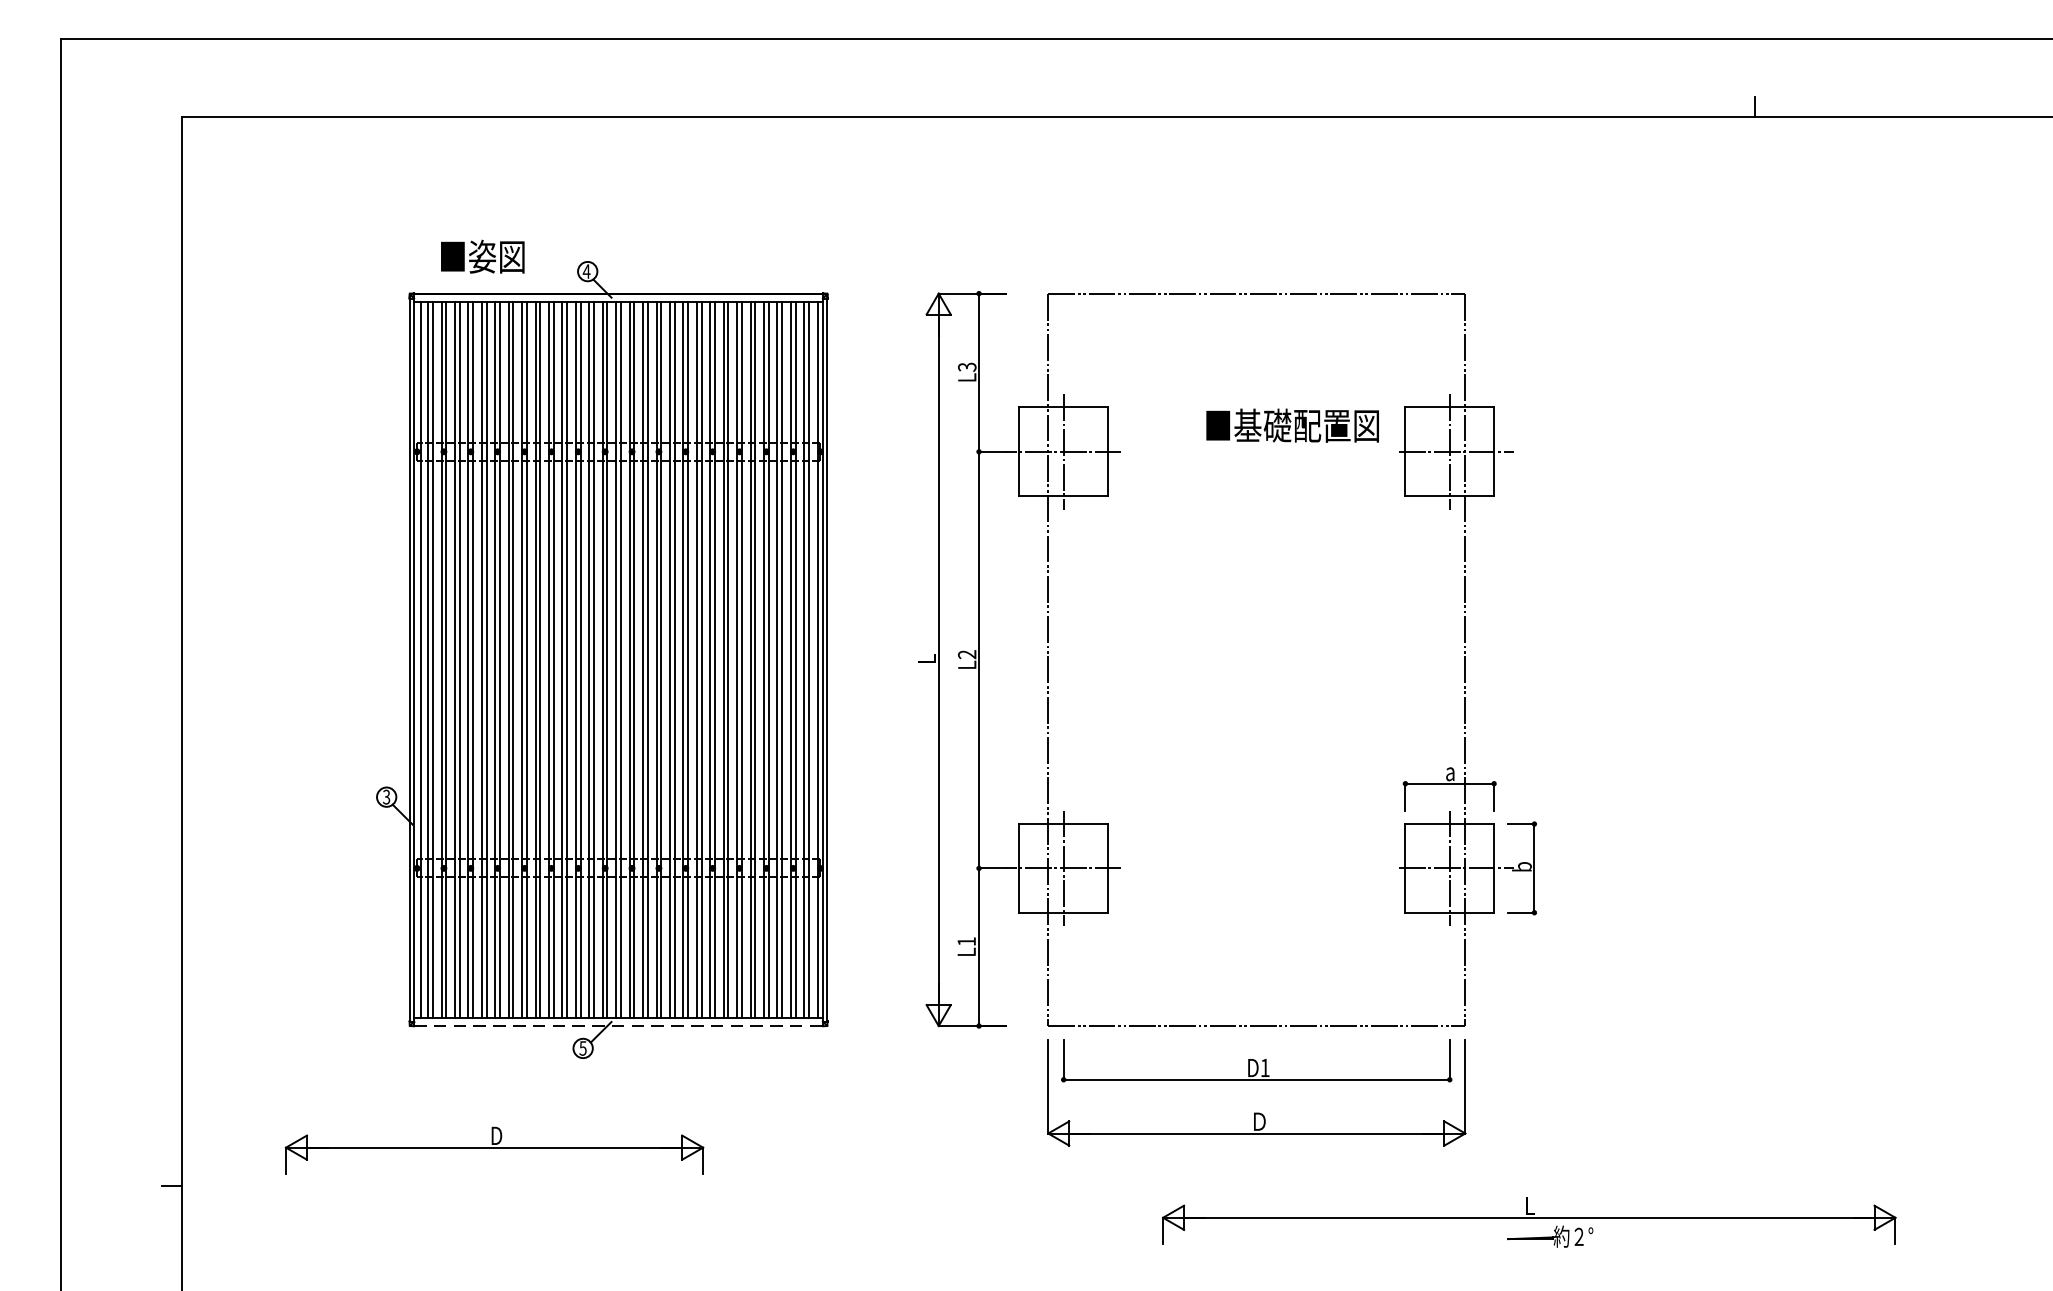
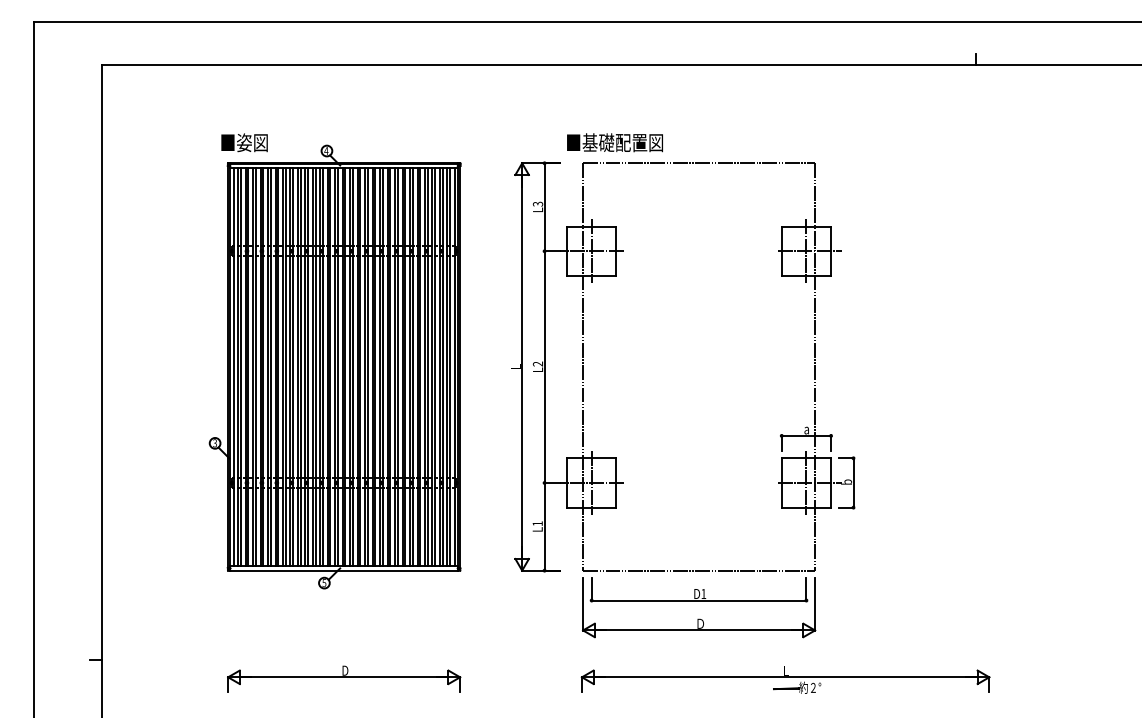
text: (482, 256) -> (244, 142), moved
text: (1291, 425) -> (614, 142), moved
line: (619, 1025) -> (344, 570), dashed -> solid
part: (495, 1149) -> (344, 678), moved
part: (1529, 1221) -> (785, 679), moved

